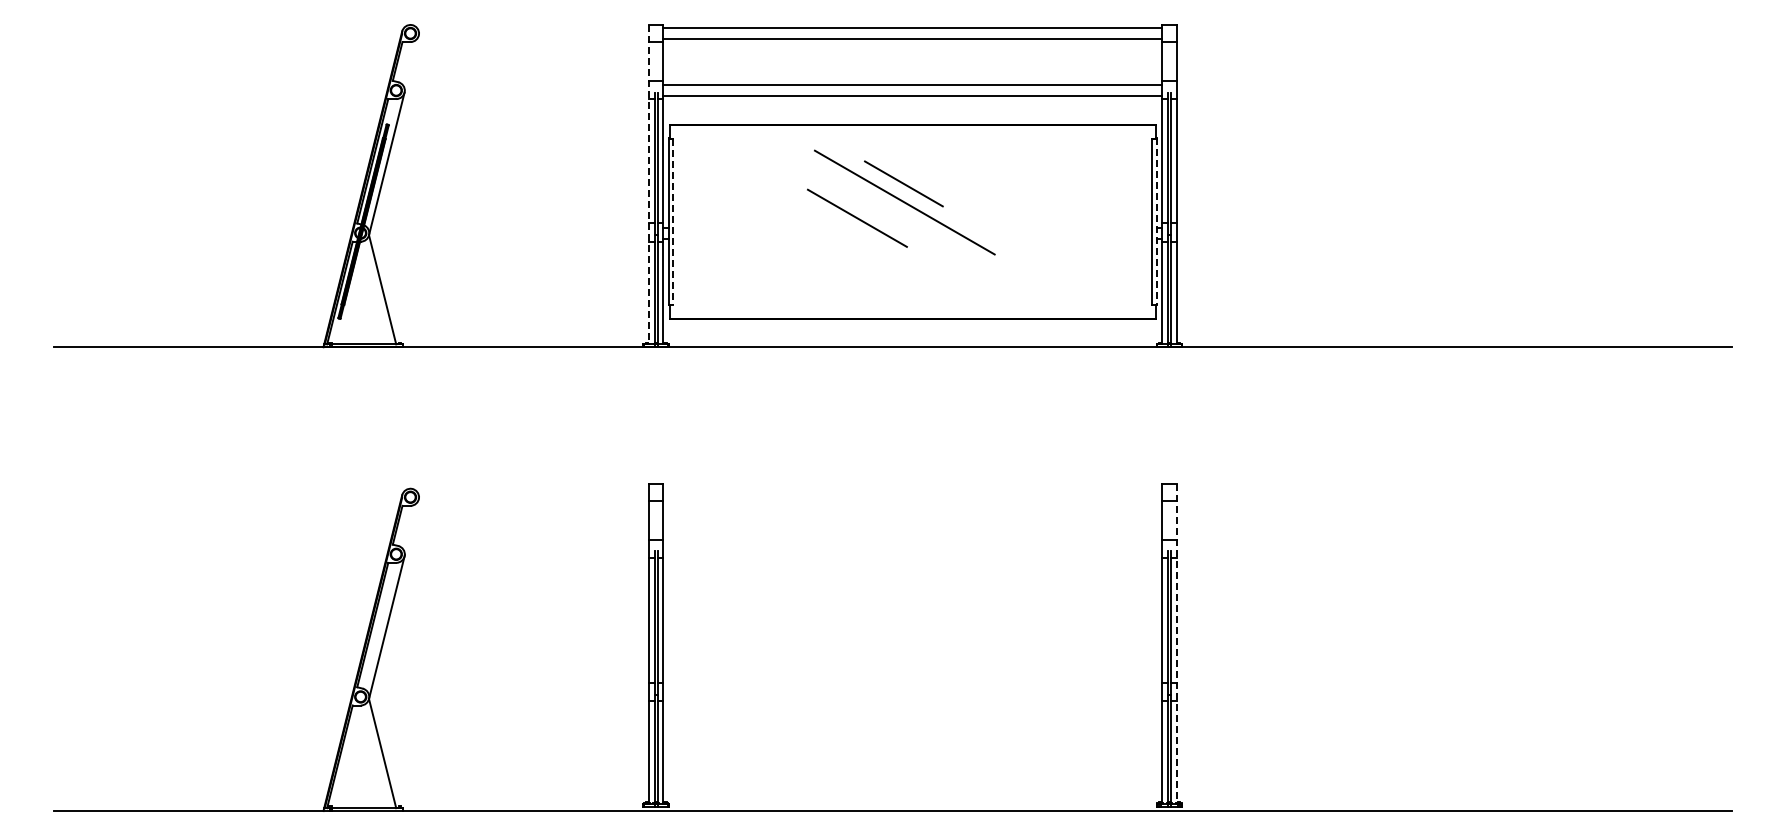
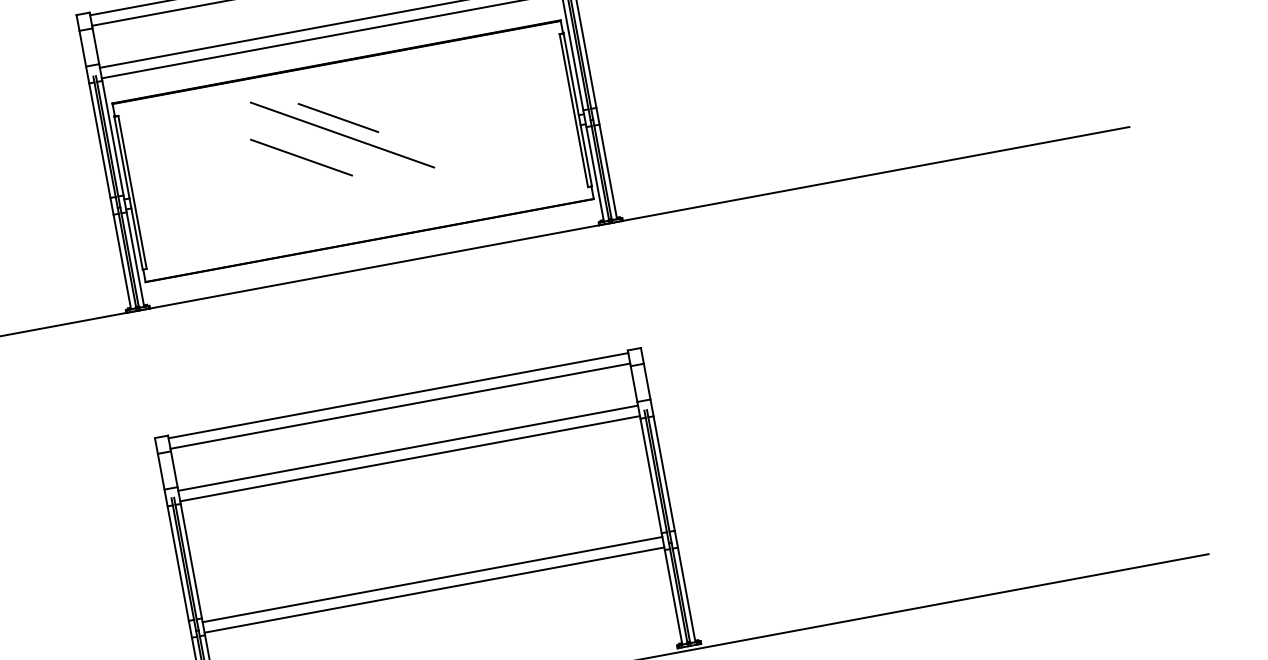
line: (649, 184) -> (104, 161), dashed -> solid
line: (673, 222) -> (132, 192), dashed -> solid
line: (1156, 222) -> (577, 110), dashed -> solid
line: (912, 487) -> (398, 396), added
line: (912, 498) -> (400, 406), added
line: (912, 544) -> (407, 448), added
line: (912, 555) -> (409, 458), added
line: (1176, 643) -> (667, 494), dashed -> solid
line: (912, 686) -> (432, 579), added
line: (912, 698) -> (434, 590), added

